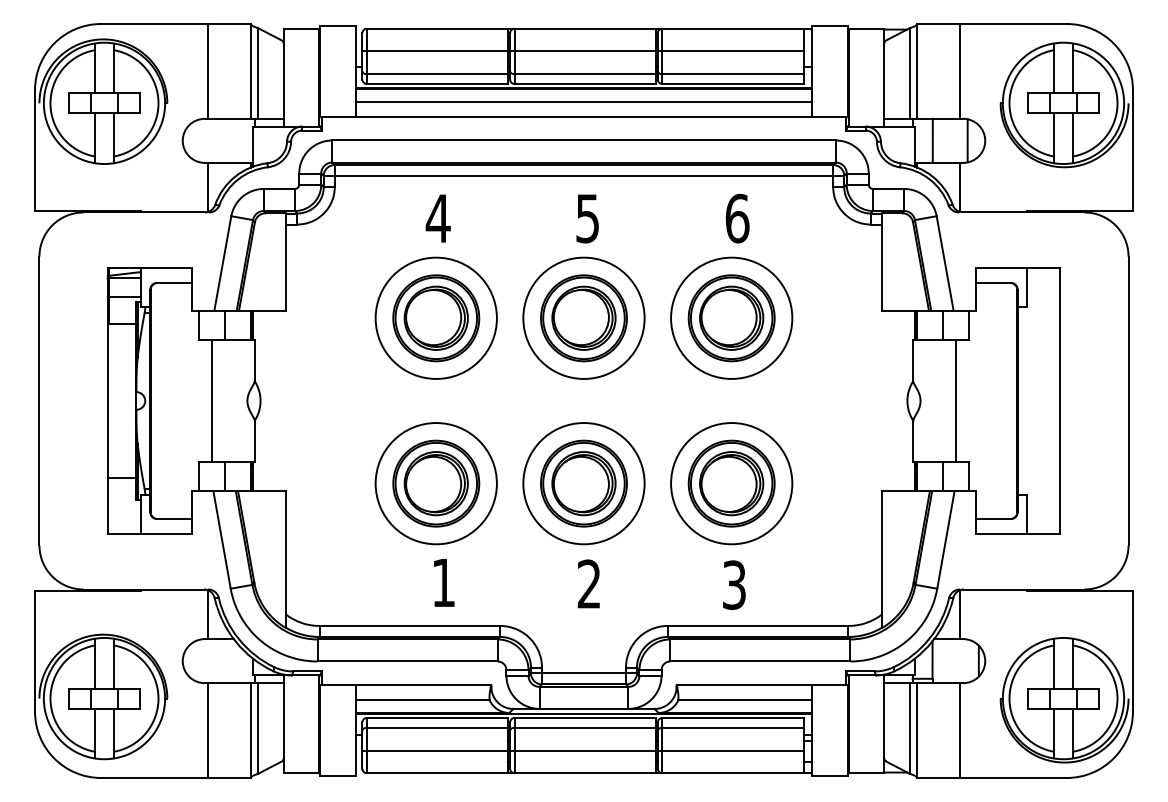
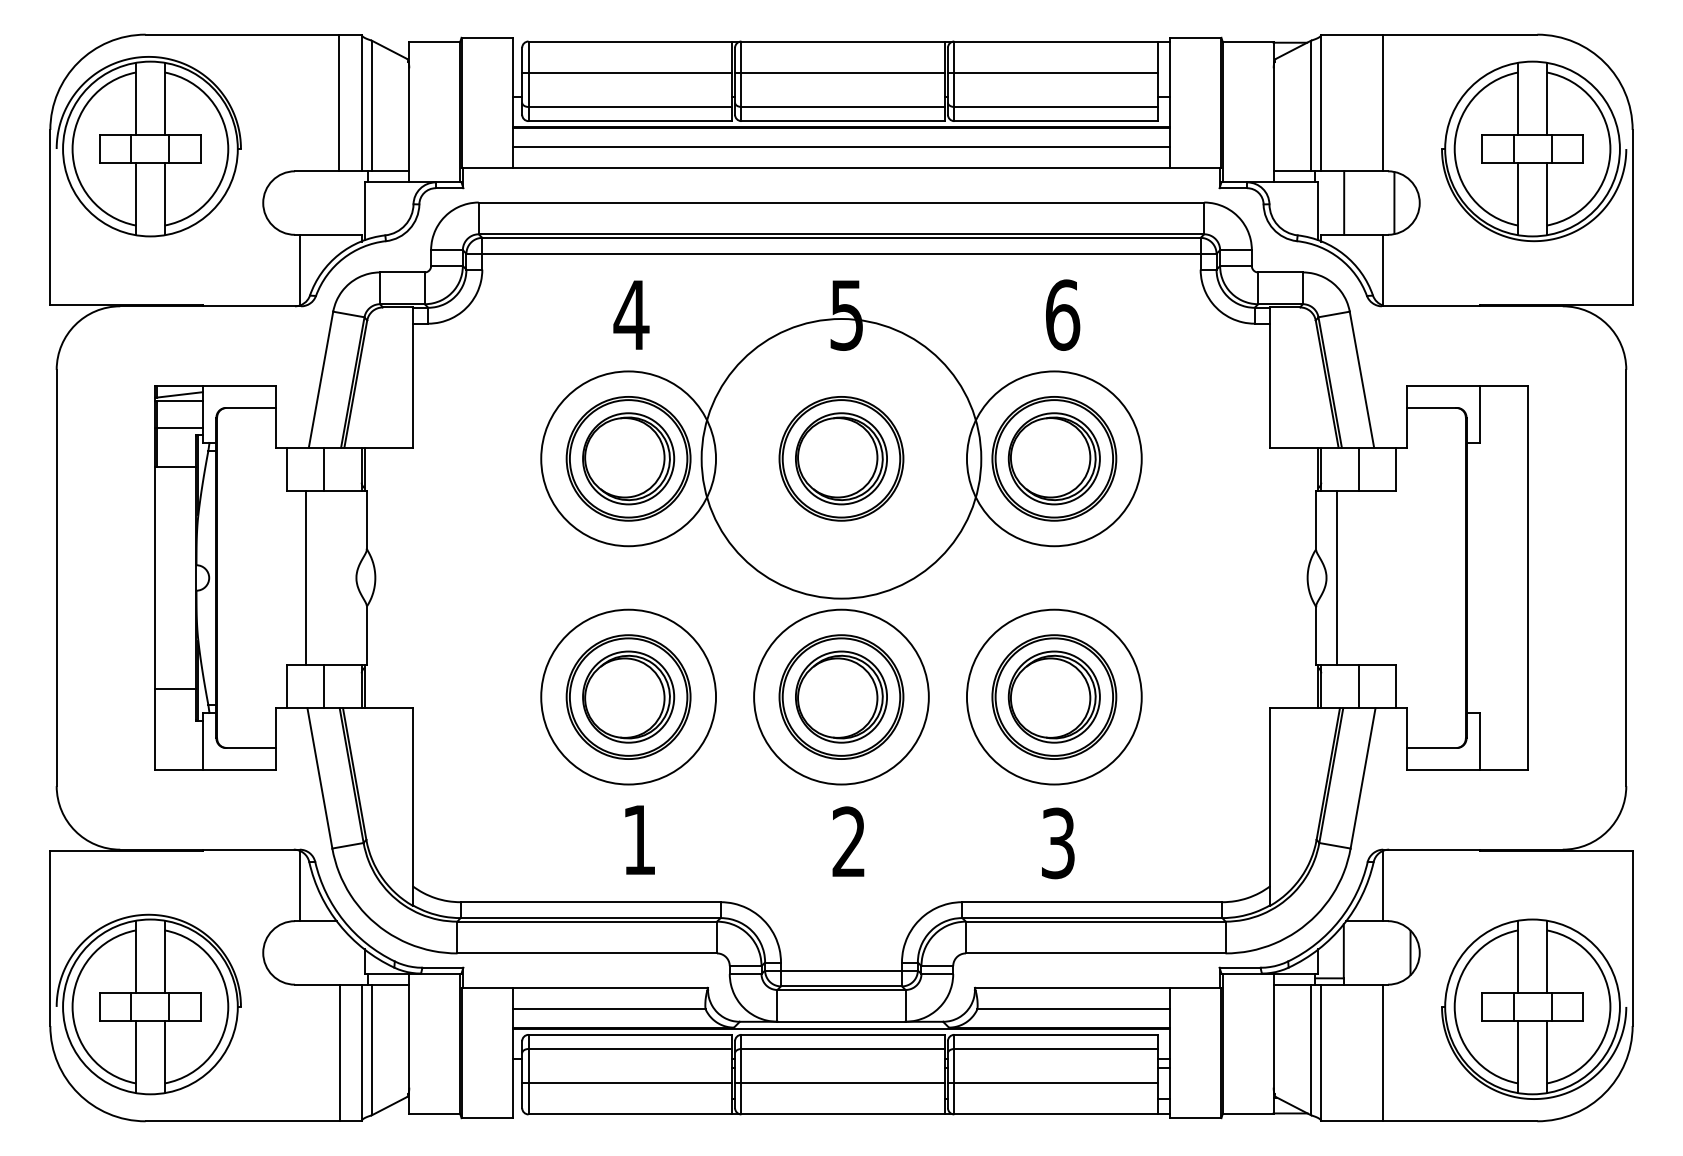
line: (208, 71) -> (339, 103), moved
circle: (583, 317) -> (840, 457), size x1.6
line: (955, 400) -> (1336, 577), moved
line: (208, 730) -> (340, 1052), moved

